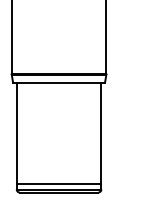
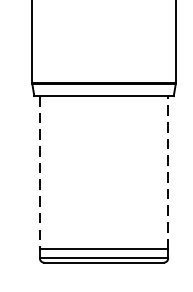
line: (17, 133) -> (41, 173), solid -> dashed
line: (101, 133) -> (168, 173), solid -> dashed

